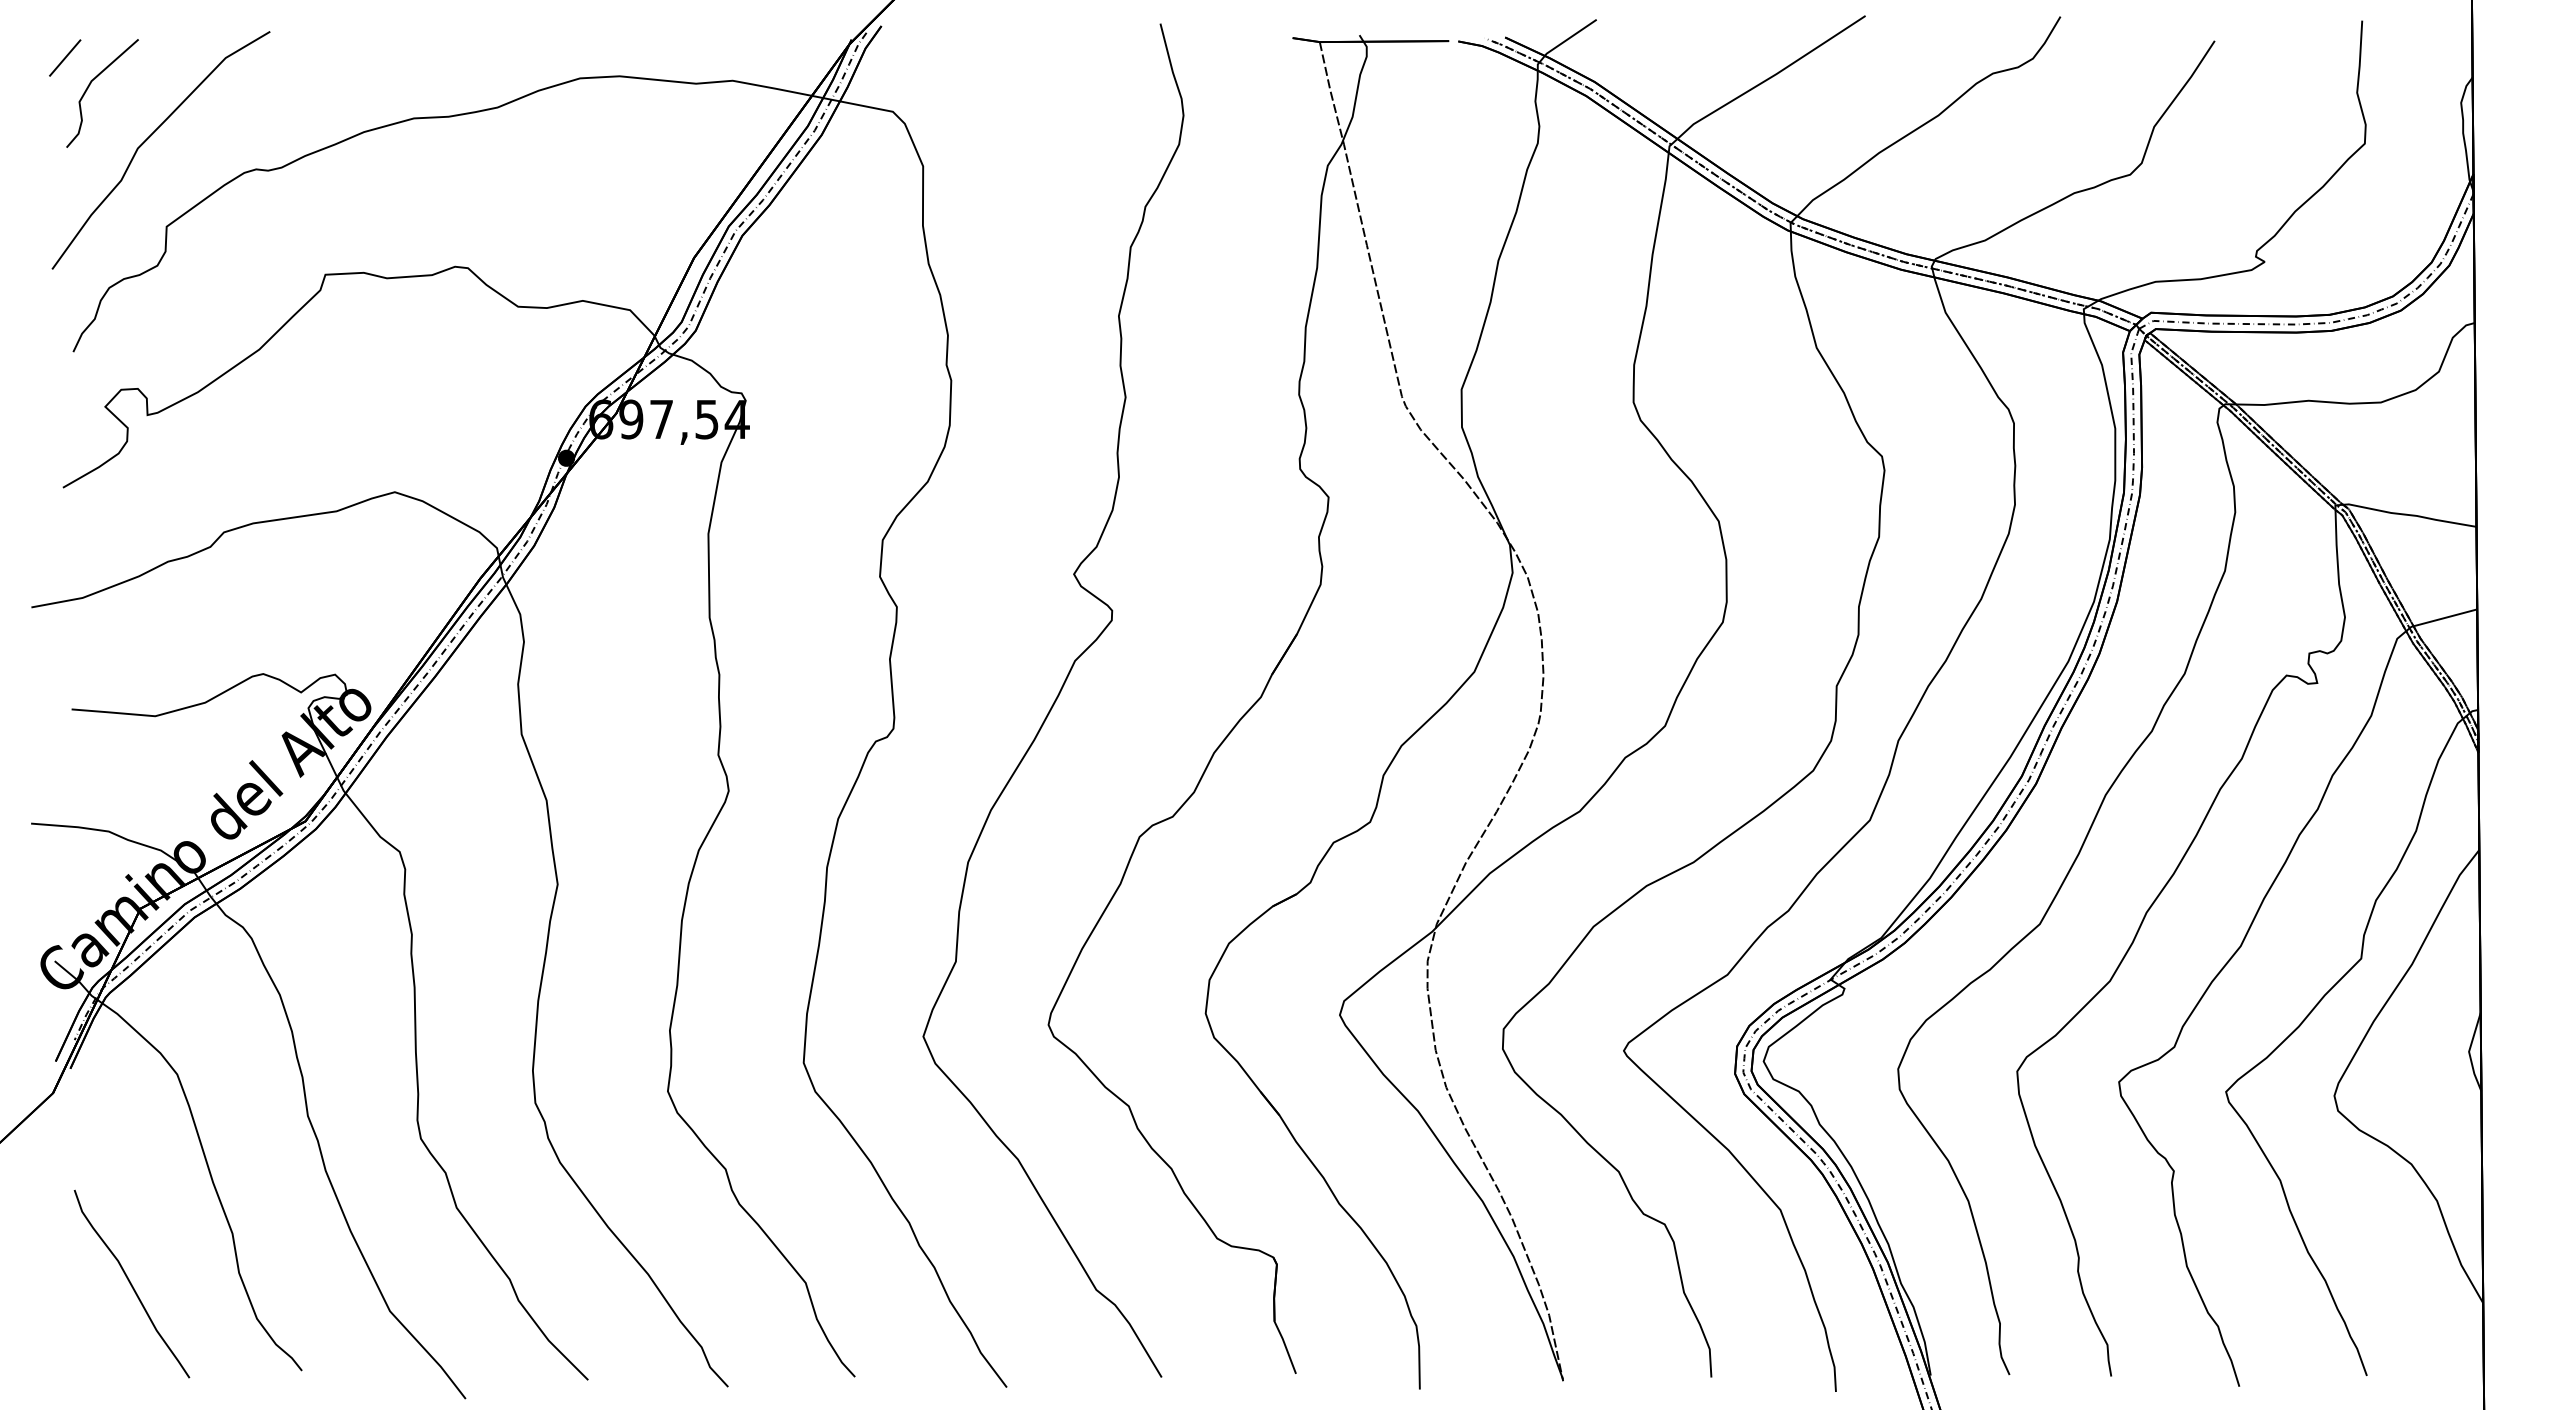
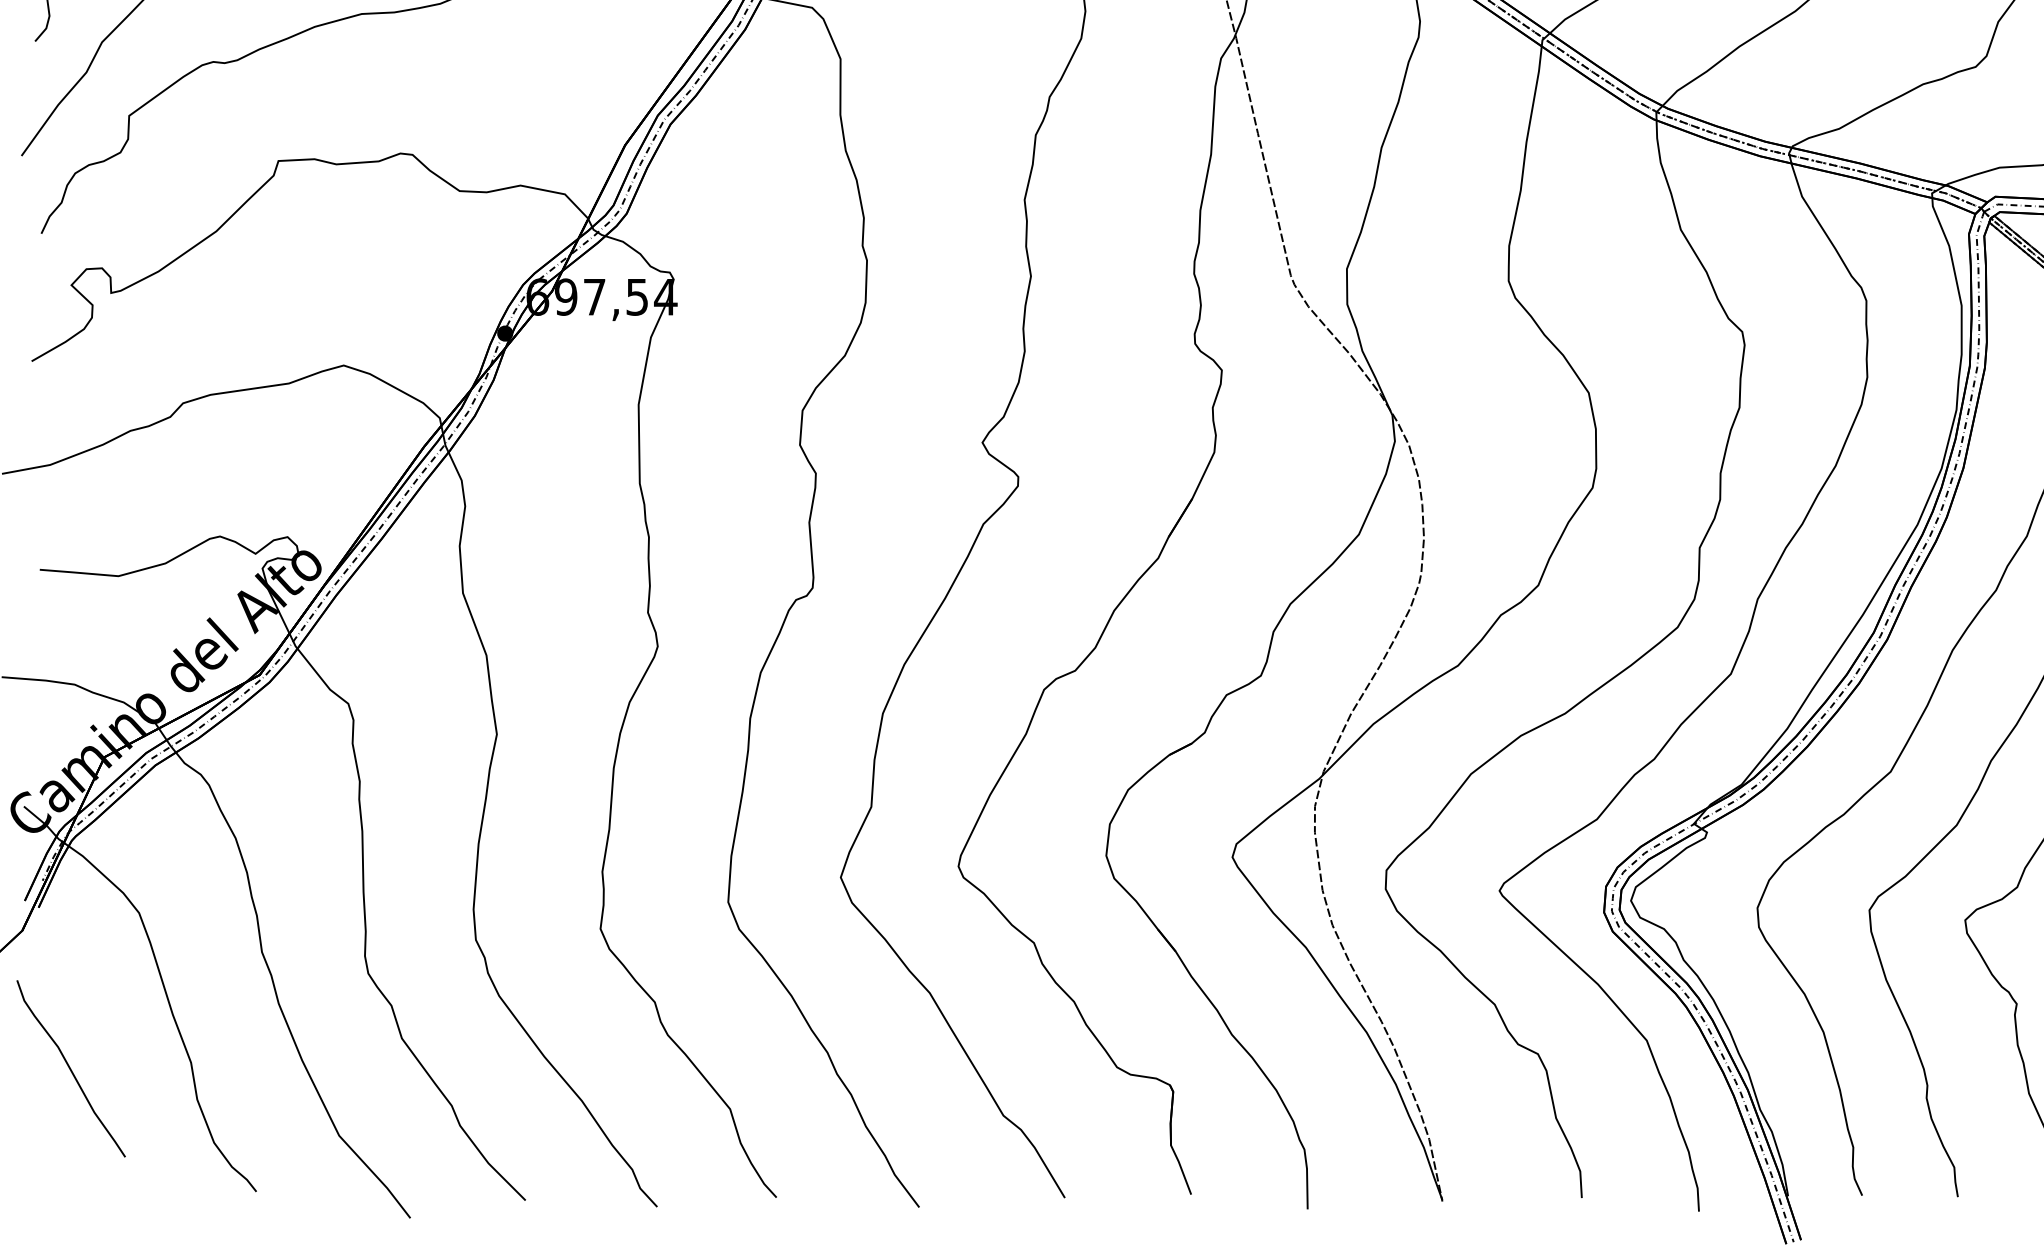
curve: (131, 1283) -> (70, 1068), moved

